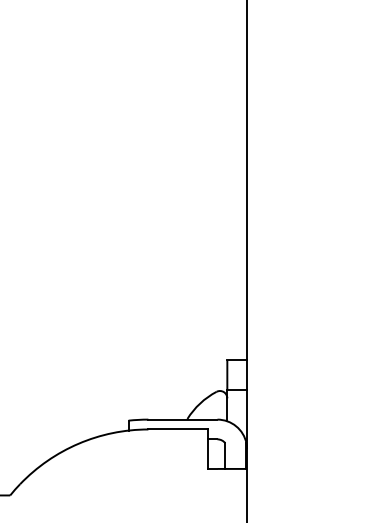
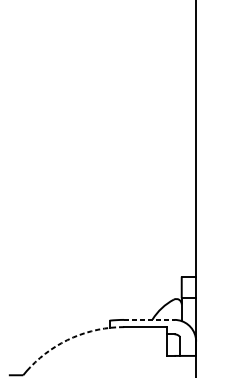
line: (182, 419) -> (149, 319), solid -> dashed
arc: (78, 443) -> (73, 337), solid -> dashed

